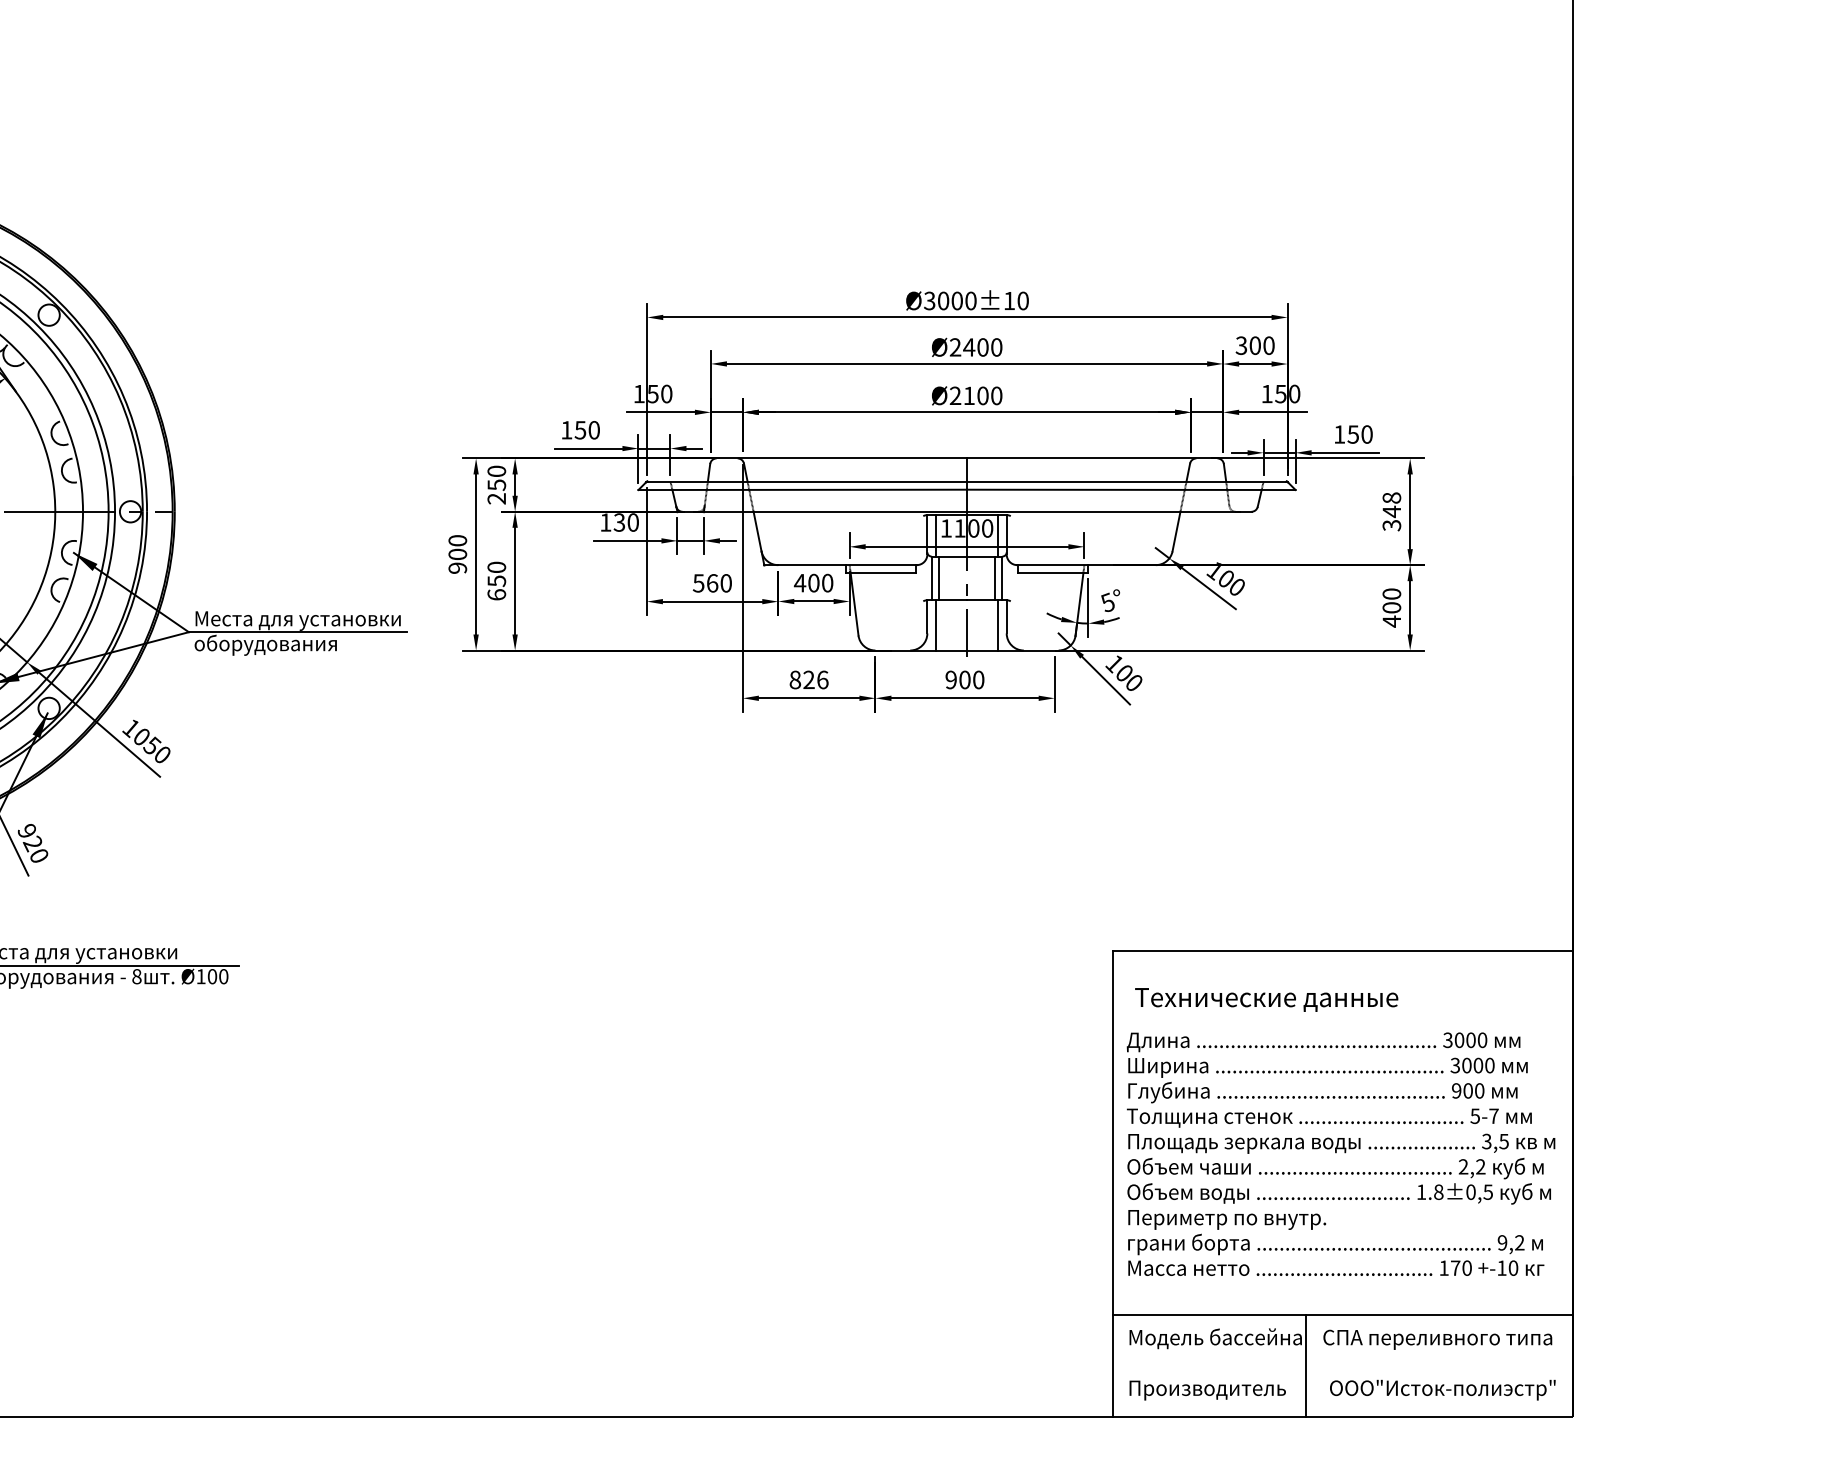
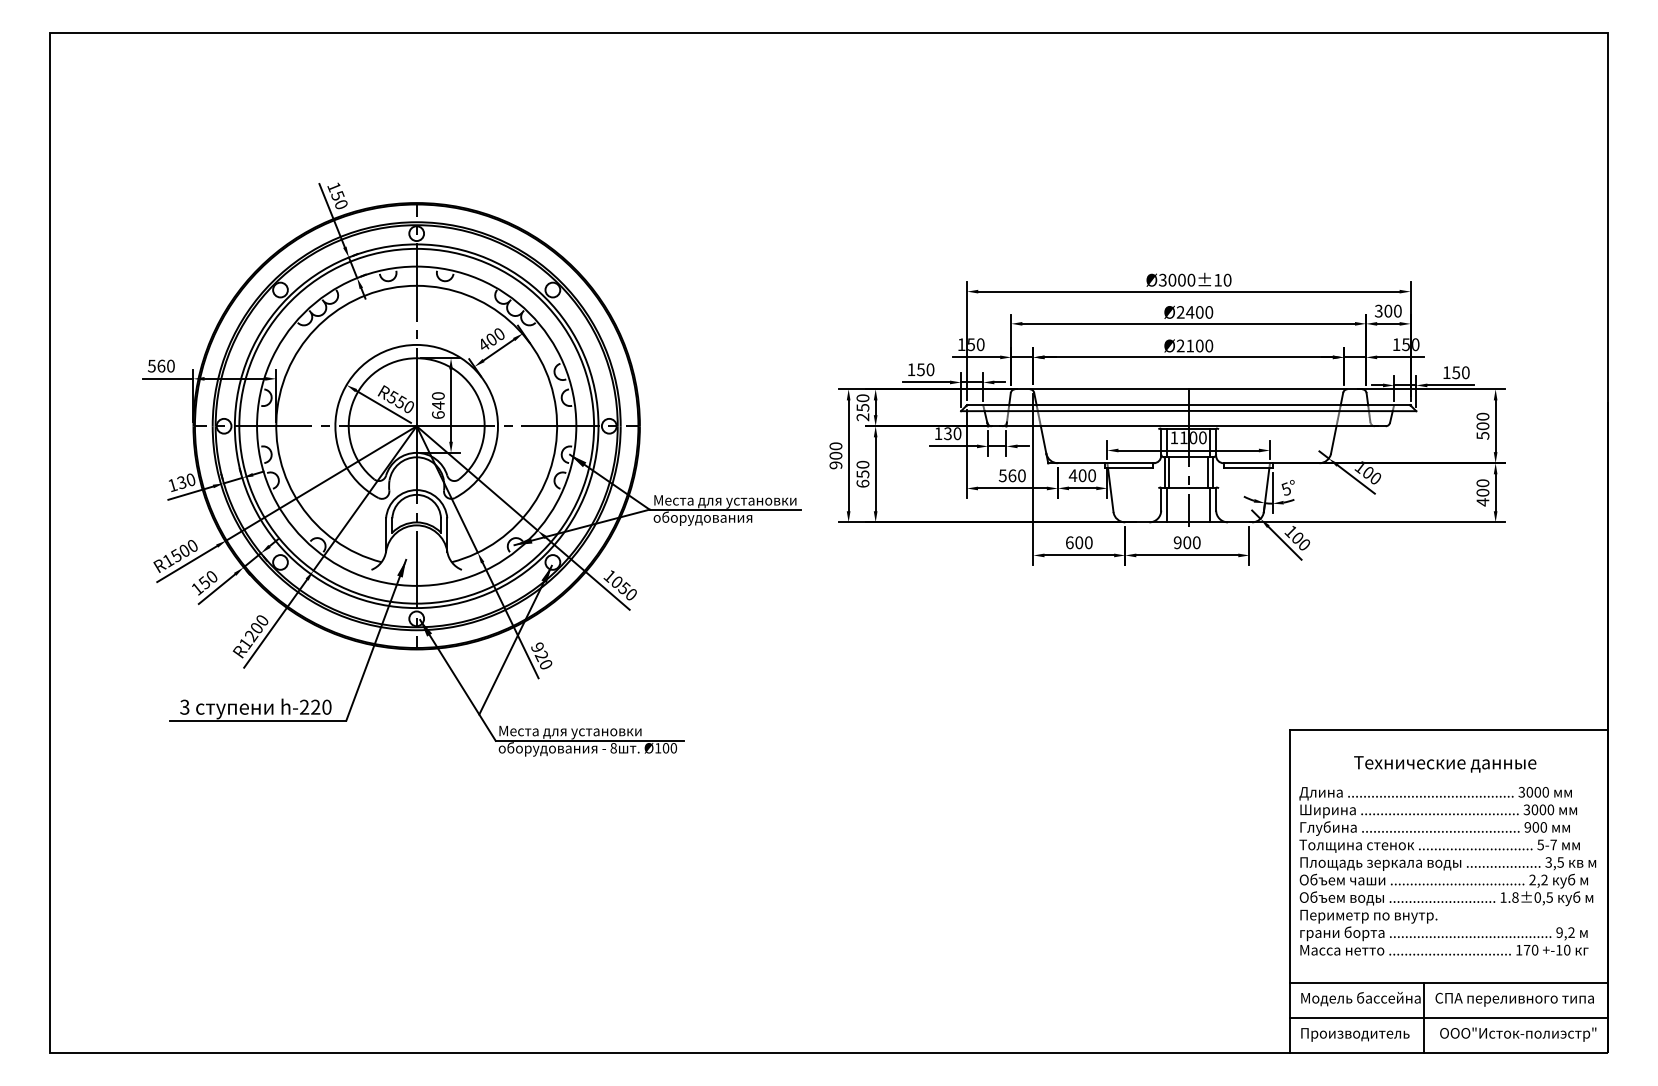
text: (1391, 510) -> (1482, 425), 348 -> 500
text: (807, 679) -> (1078, 542), 826 -> 600
text: (1267, 1000) -> (1445, 764), moved
line: (1342, 1365) -> (1448, 1017), added

